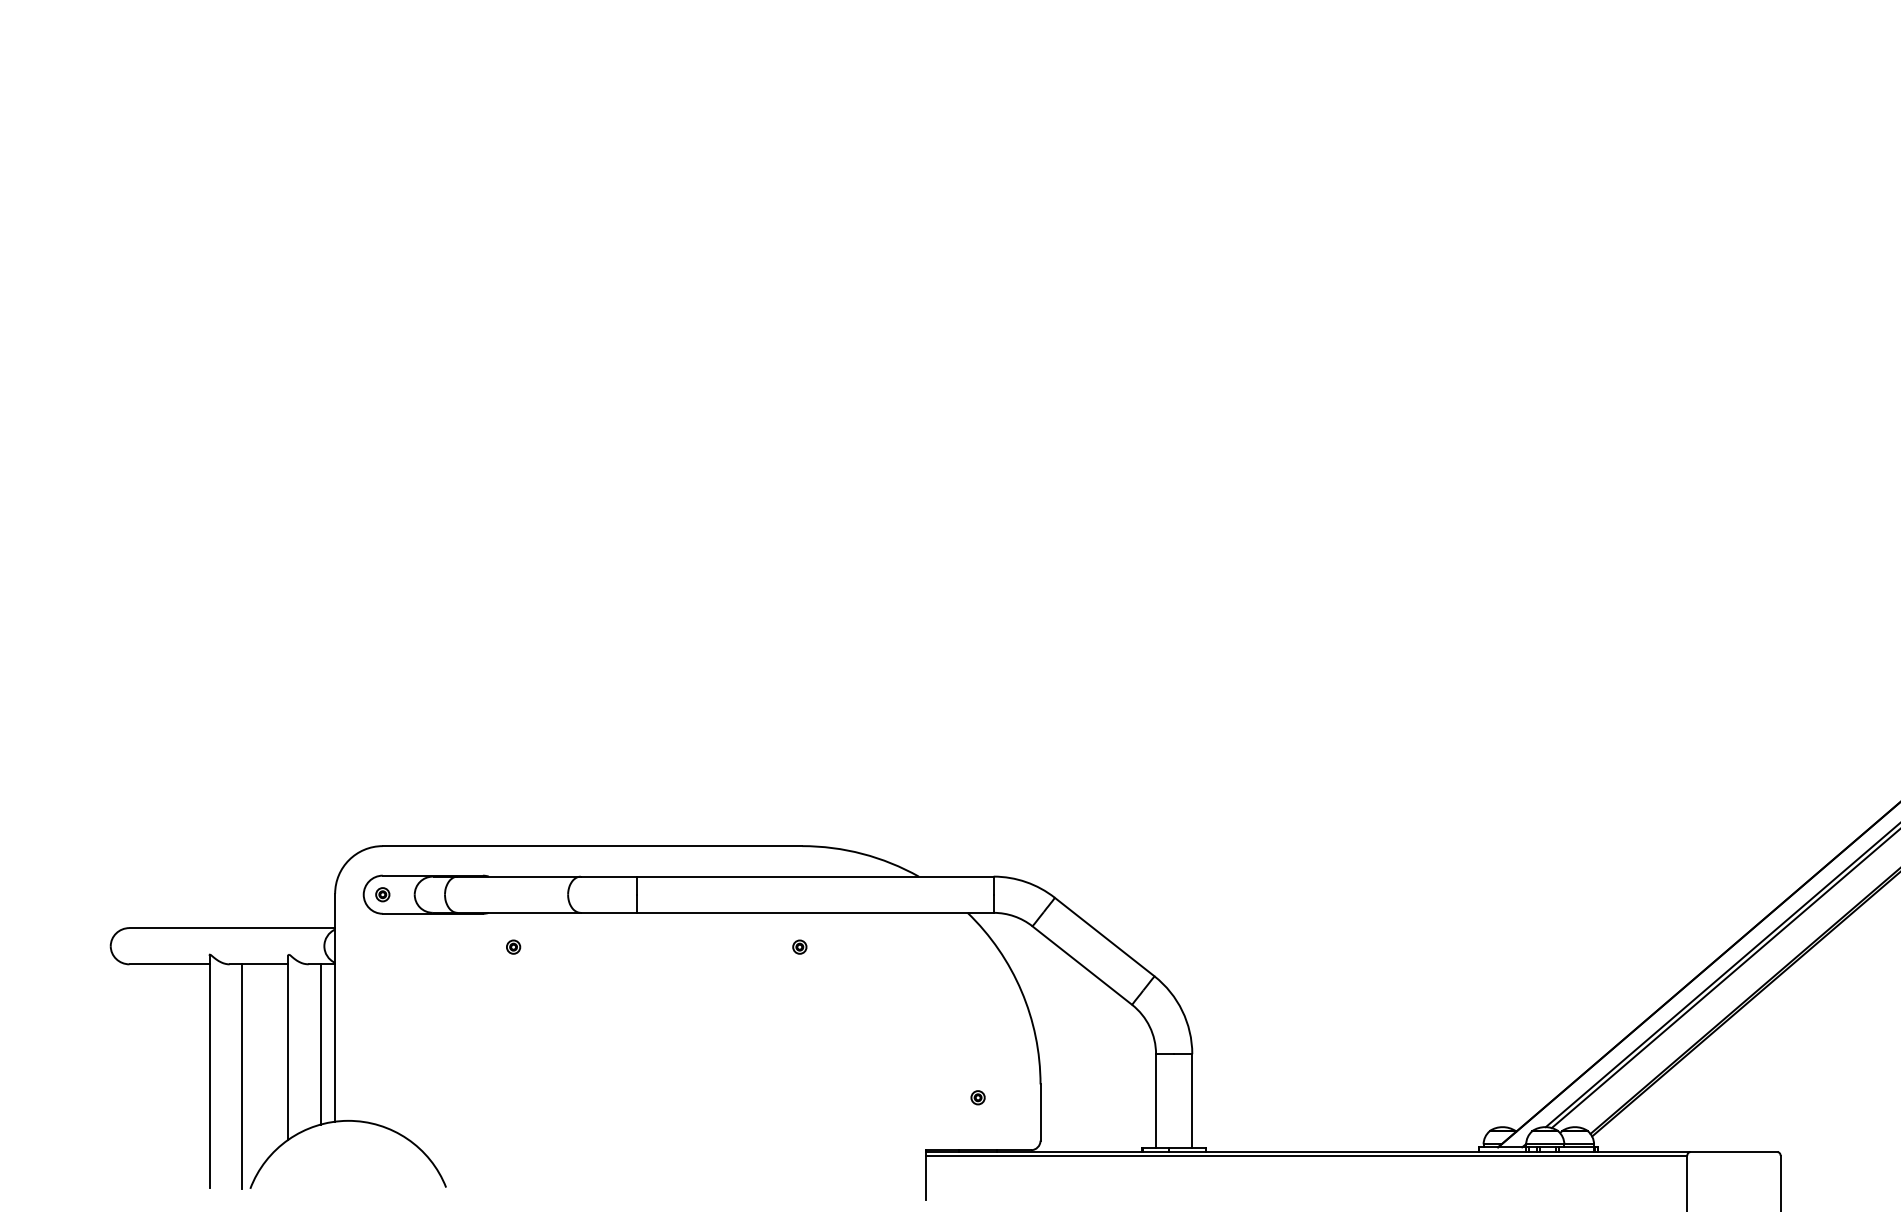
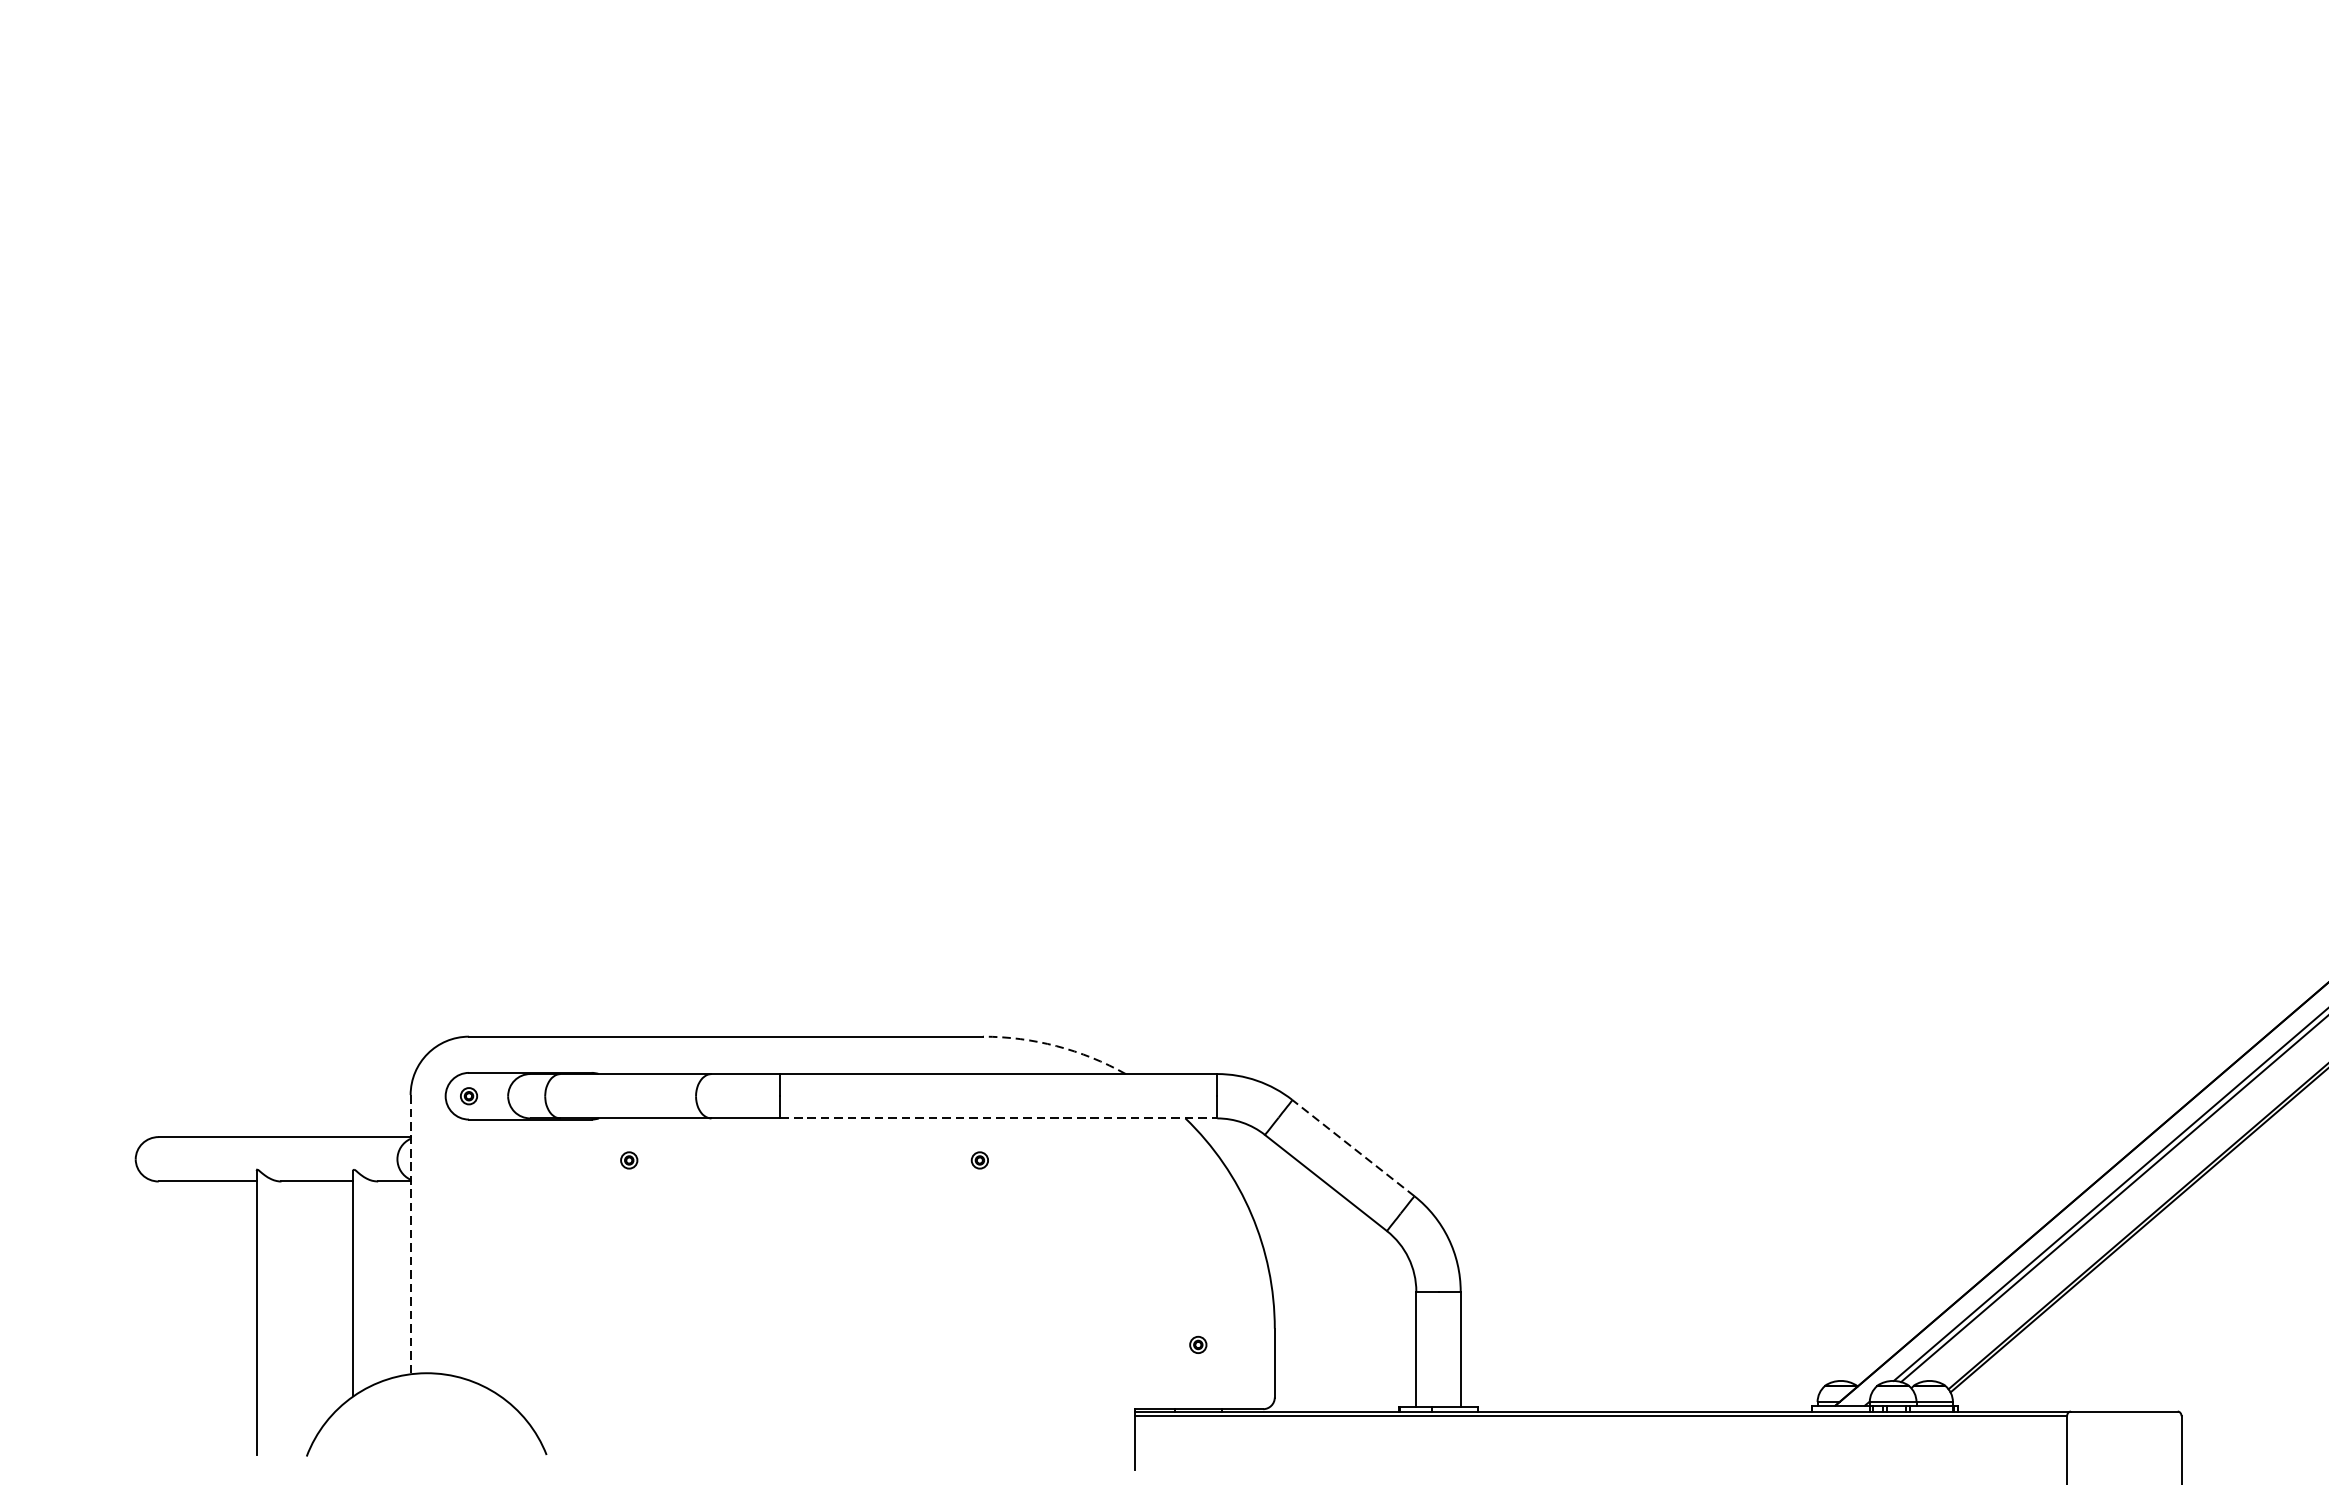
arc: (862, 853) -> (1056, 1045), solid -> dashed
line: (815, 912) -> (999, 1117), solid -> dashed
line: (1104, 936) -> (1353, 1147), solid -> dashed
line: (335, 1007) -> (411, 1234), solid -> dashed
line: (320, 1044) -> (392, 1279), removed
line: (241, 1076) -> (295, 1318), removed

